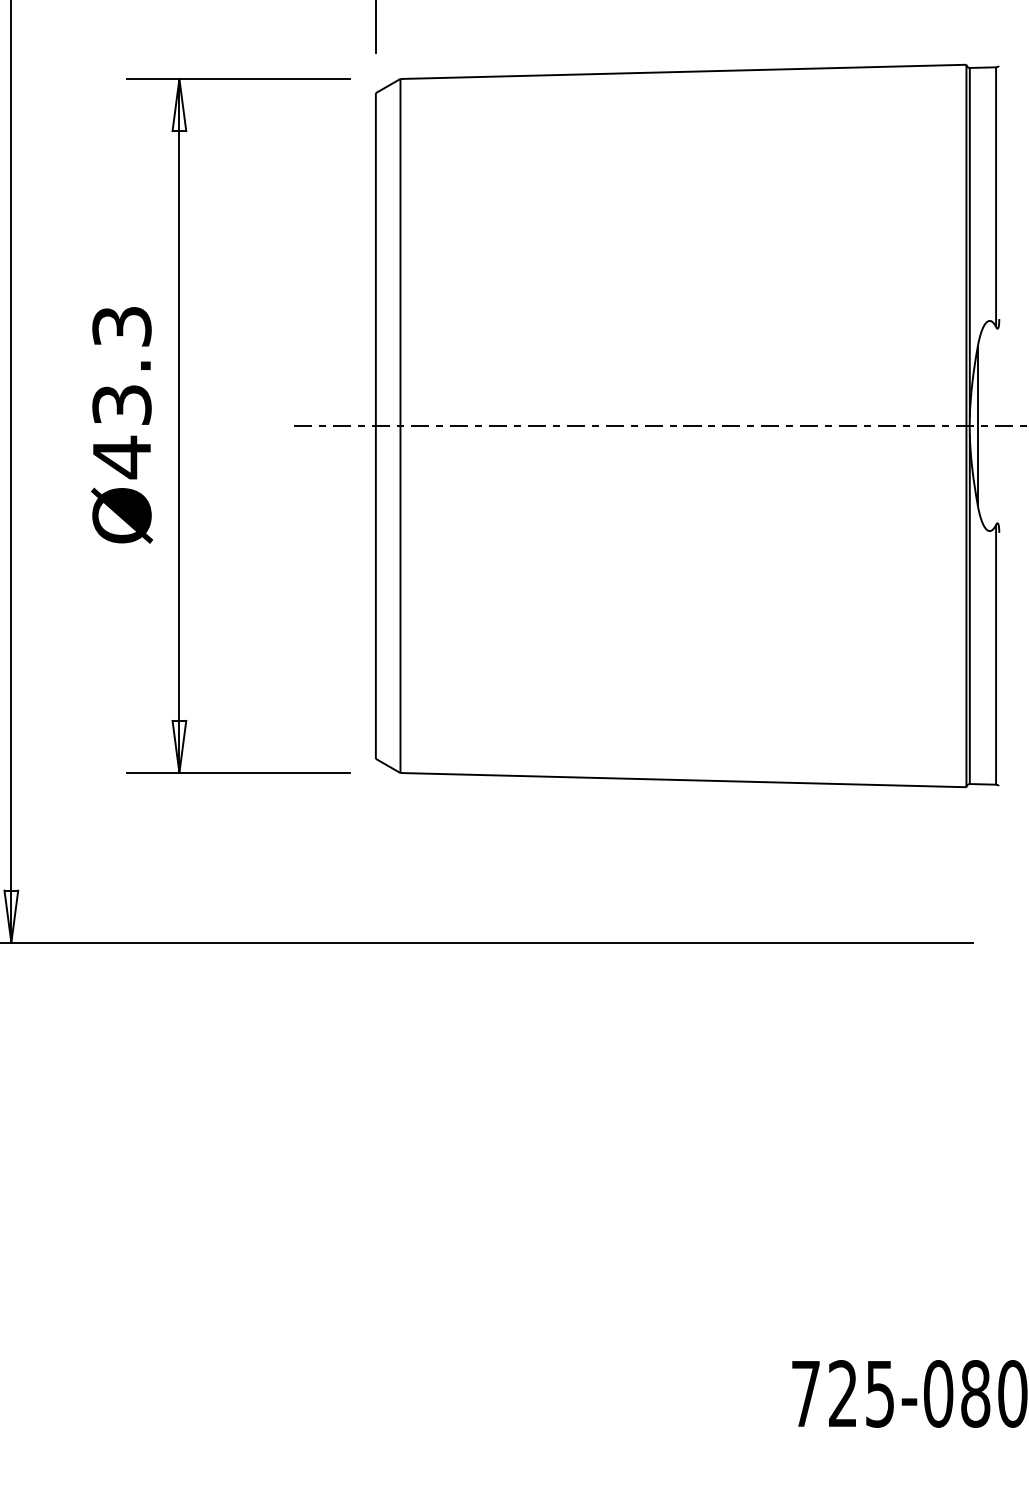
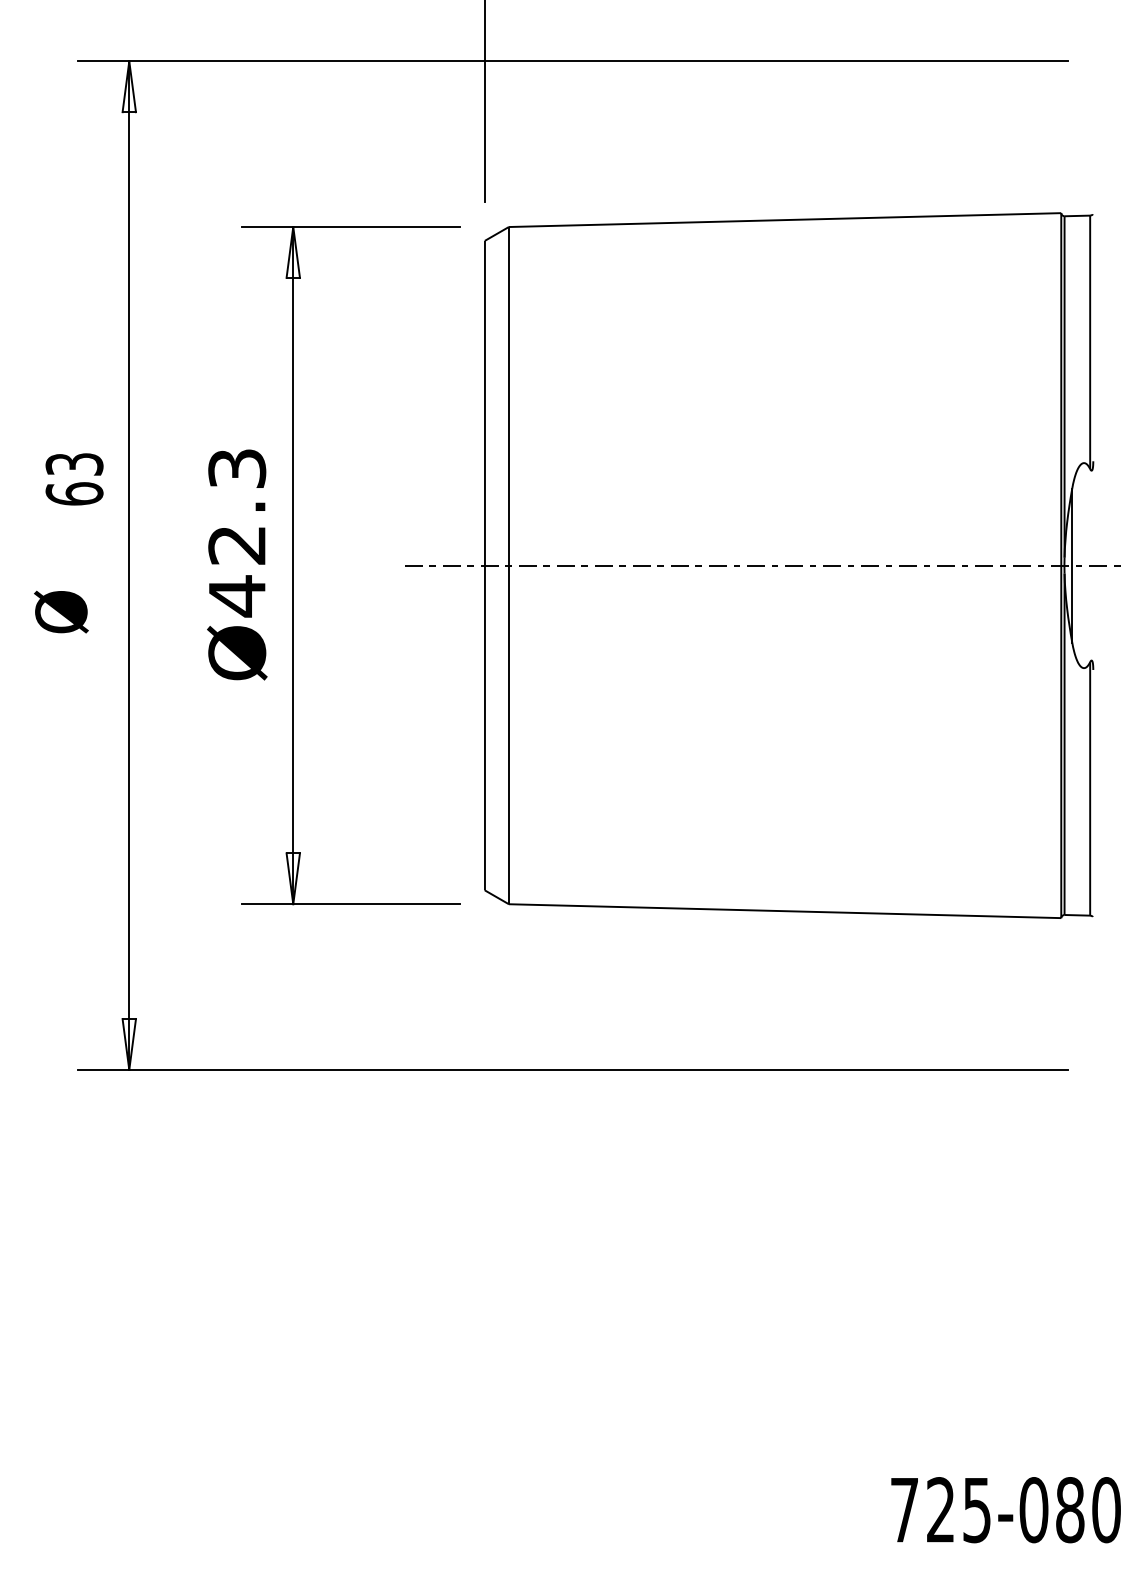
text: (122, 405) -> (237, 545), Ø43.3 -> Ø42.3

